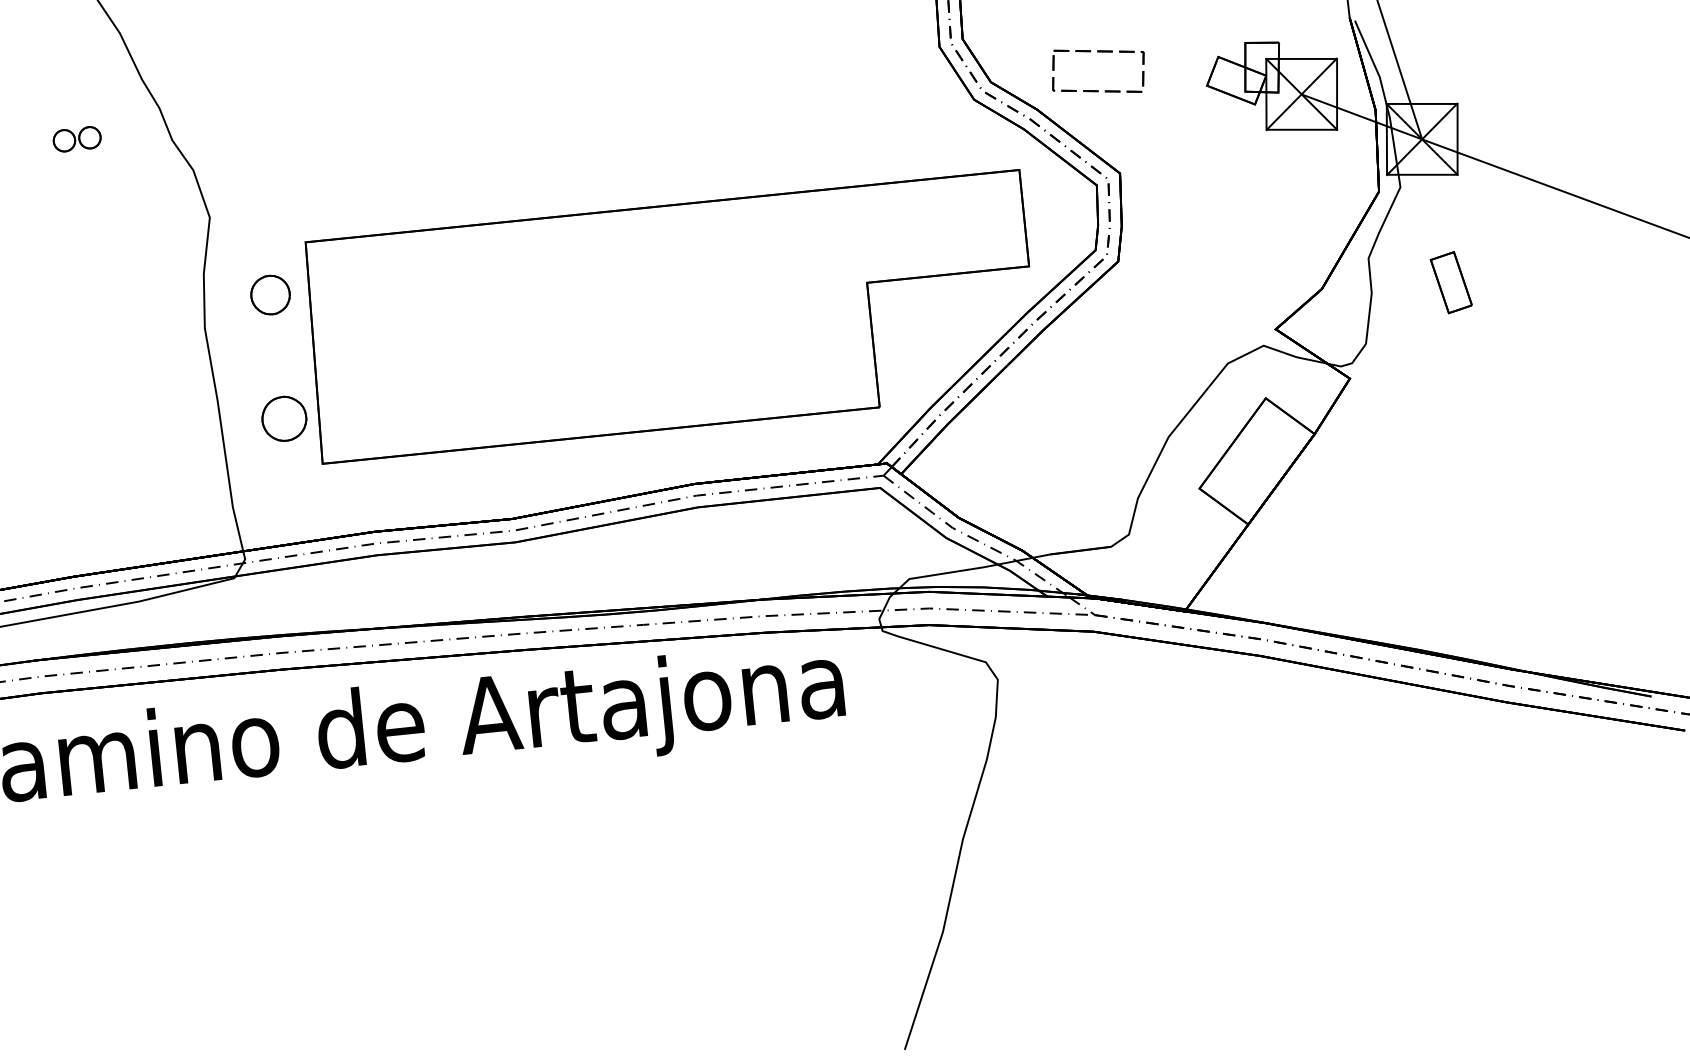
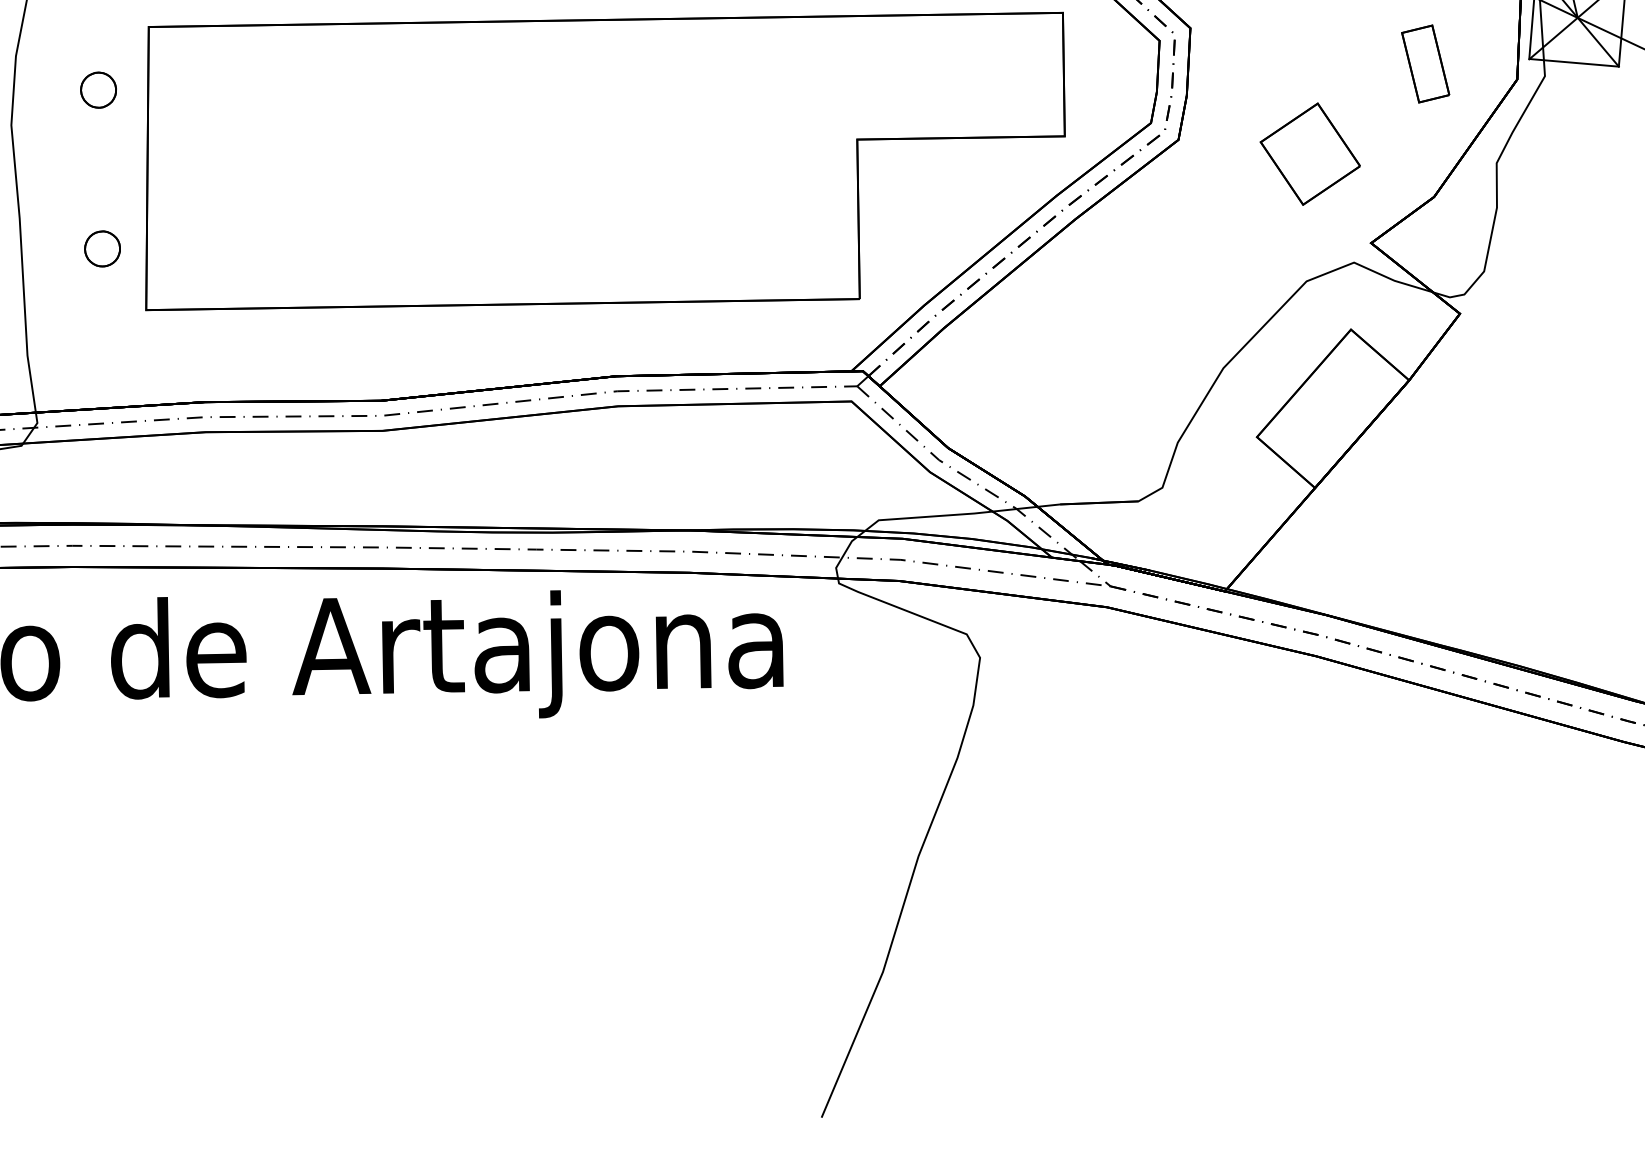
part: (1221, 263) -> (1309, 153), added
part: (1450, 282) -> (1424, 63), moved
part: (270, 294) -> (98, 89), size x0.71
part: (284, 418) -> (102, 248), size x0.62

